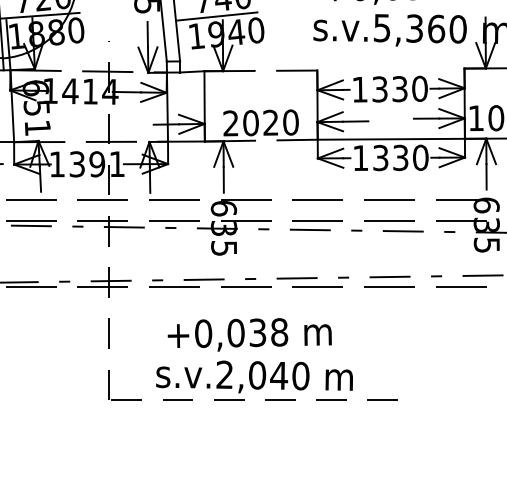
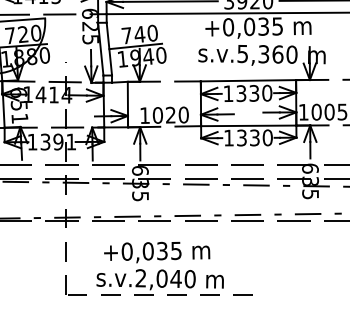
line: (390, 69) -> (248, 80), added
text: (230, 123) -> (144, 115), 2020 -> 1020
text: (279, 331) -> (176, 250), +0,038 -> +0,035

